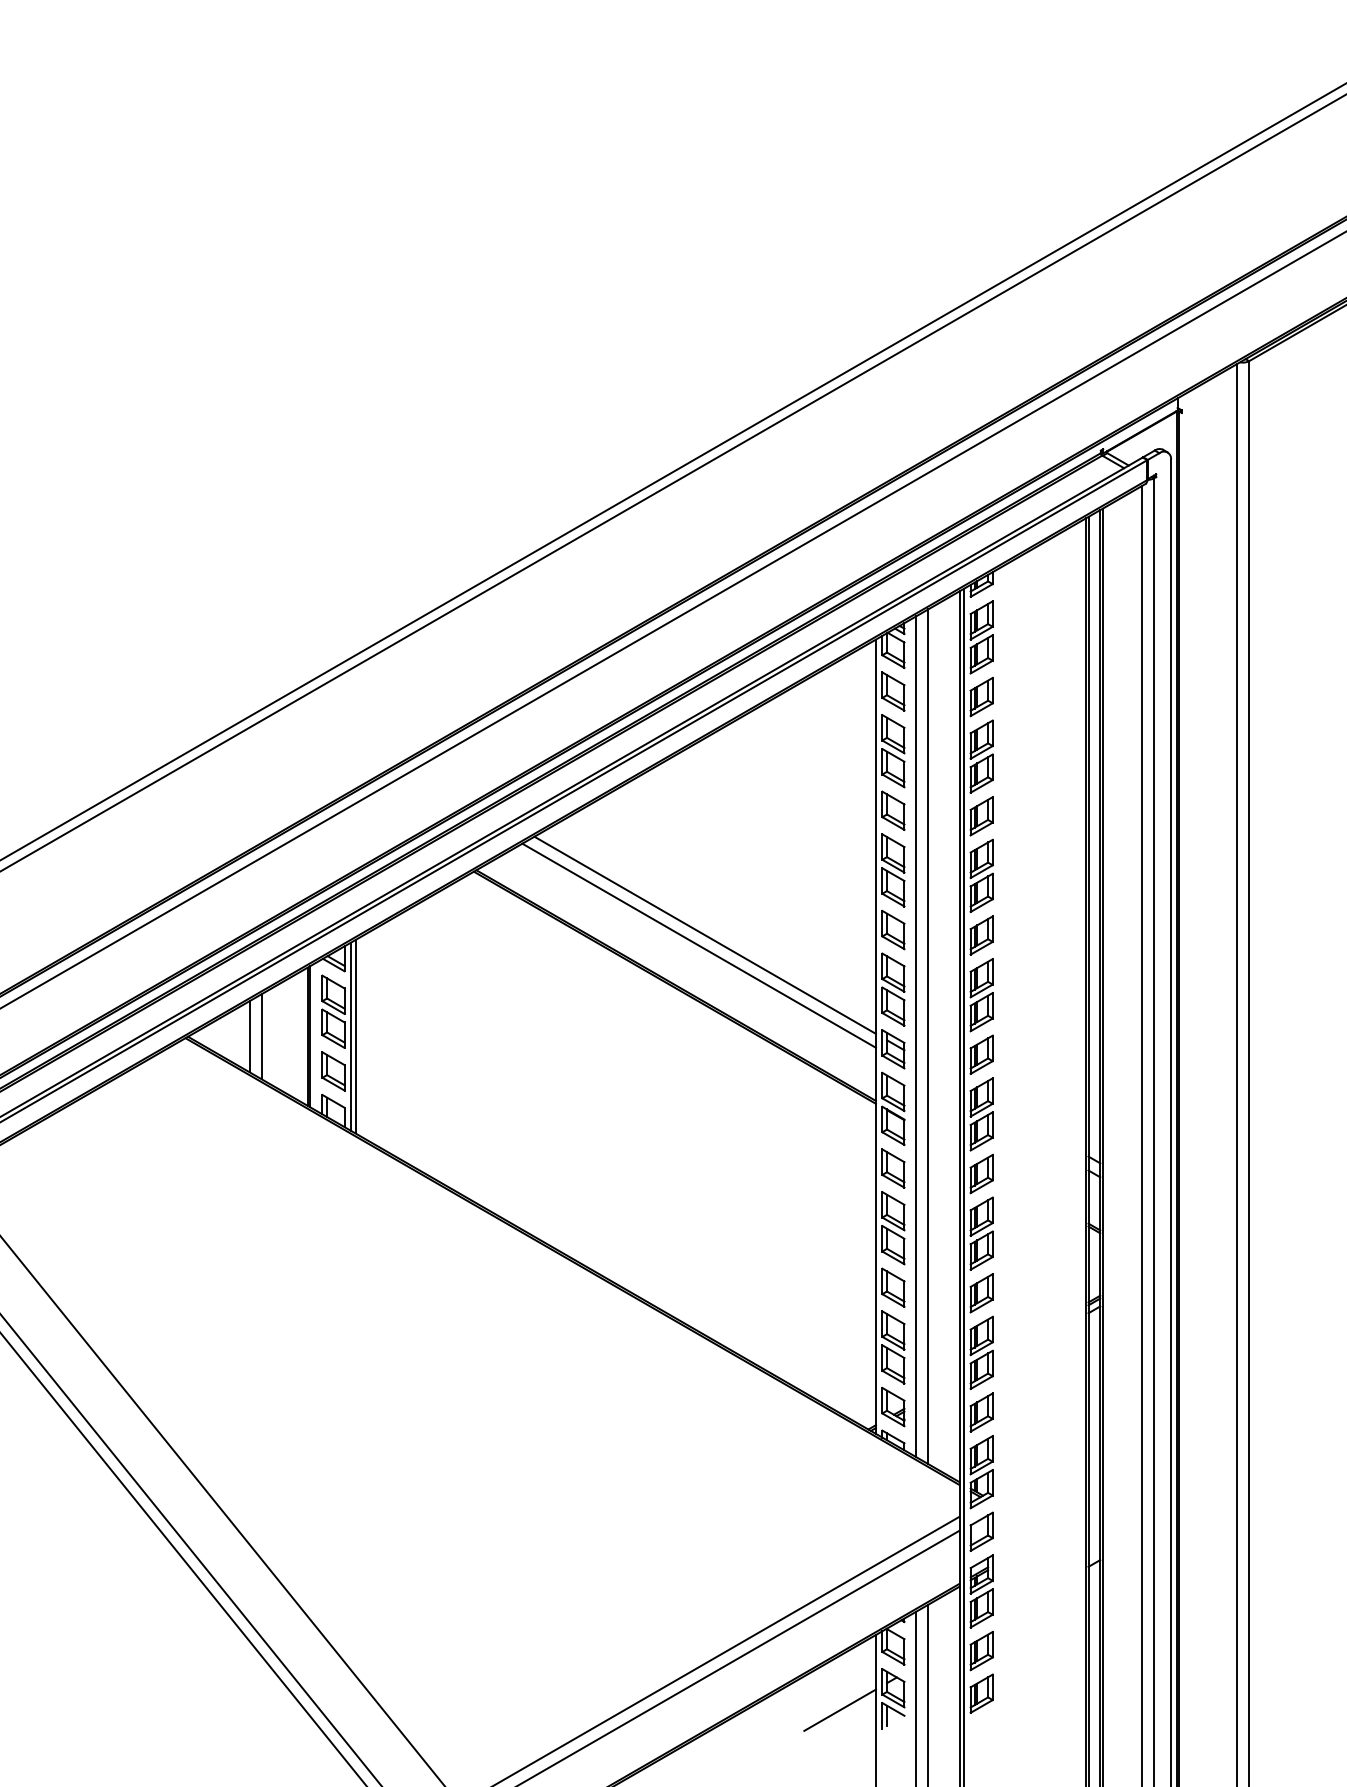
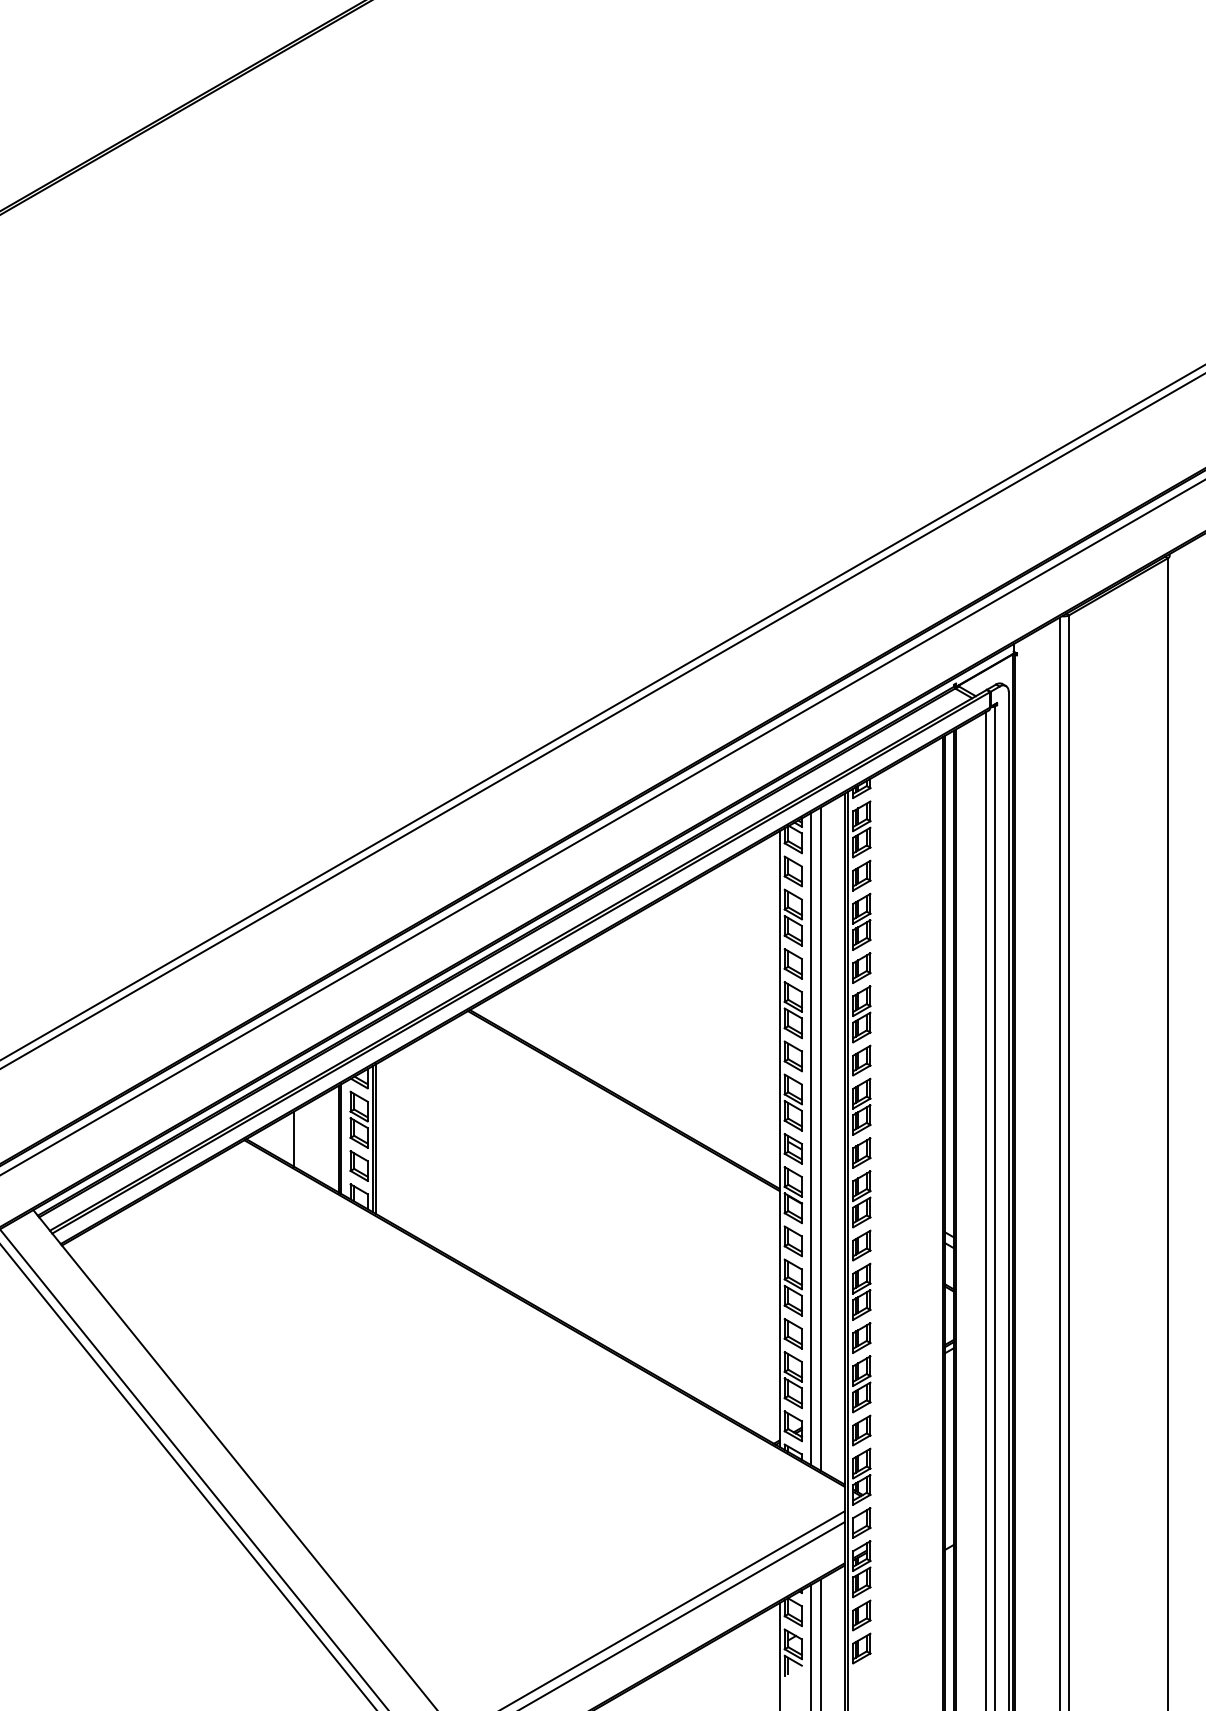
line: (705, 935) -> (647, 1060), removed
line: (698, 945) -> (642, 1068), removed
line: (261, 1037) -> (303, 1139), removed
line: (839, 1710) -> (751, 1661), removed

